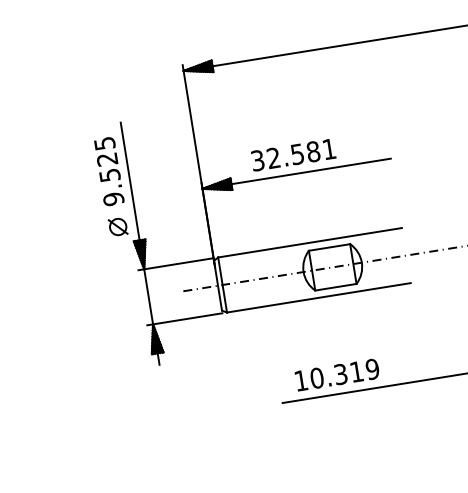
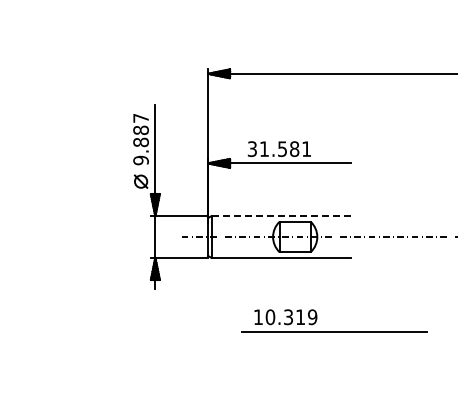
text: (272, 157) -> (263, 148), 32.581 -> 31.581
text: (106, 159) -> (140, 130), 9.525 -> 9.887
line: (310, 243) -> (281, 216), solid -> dashed

